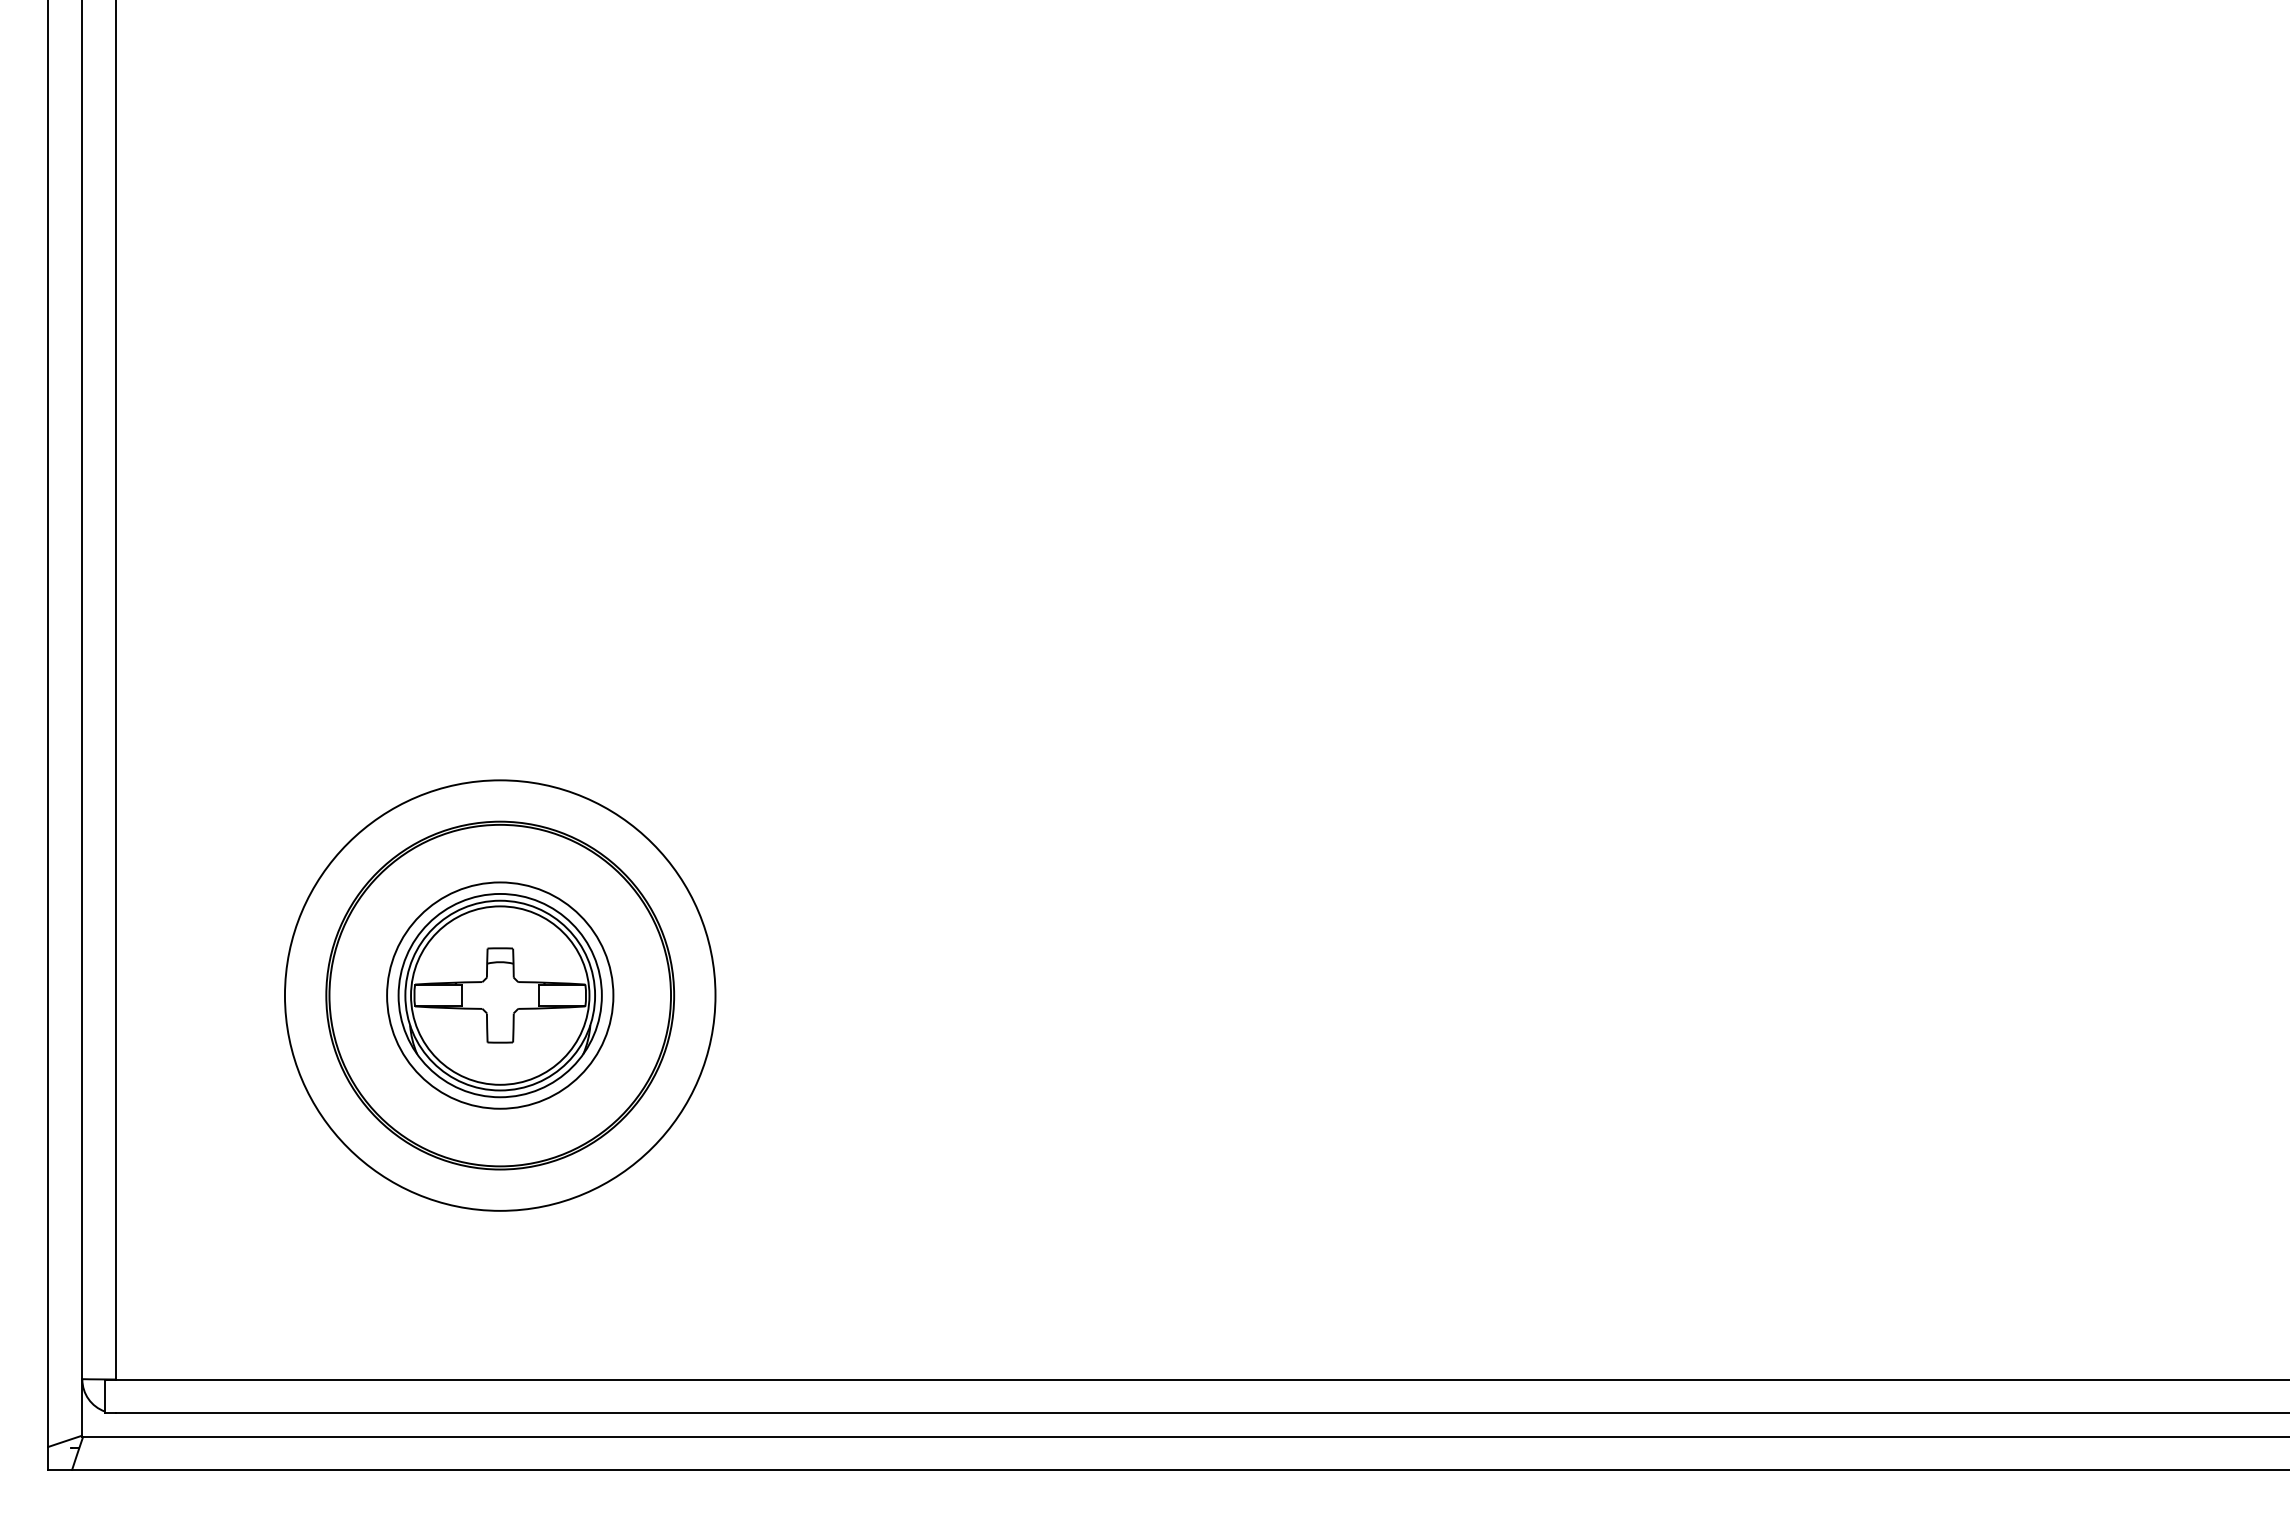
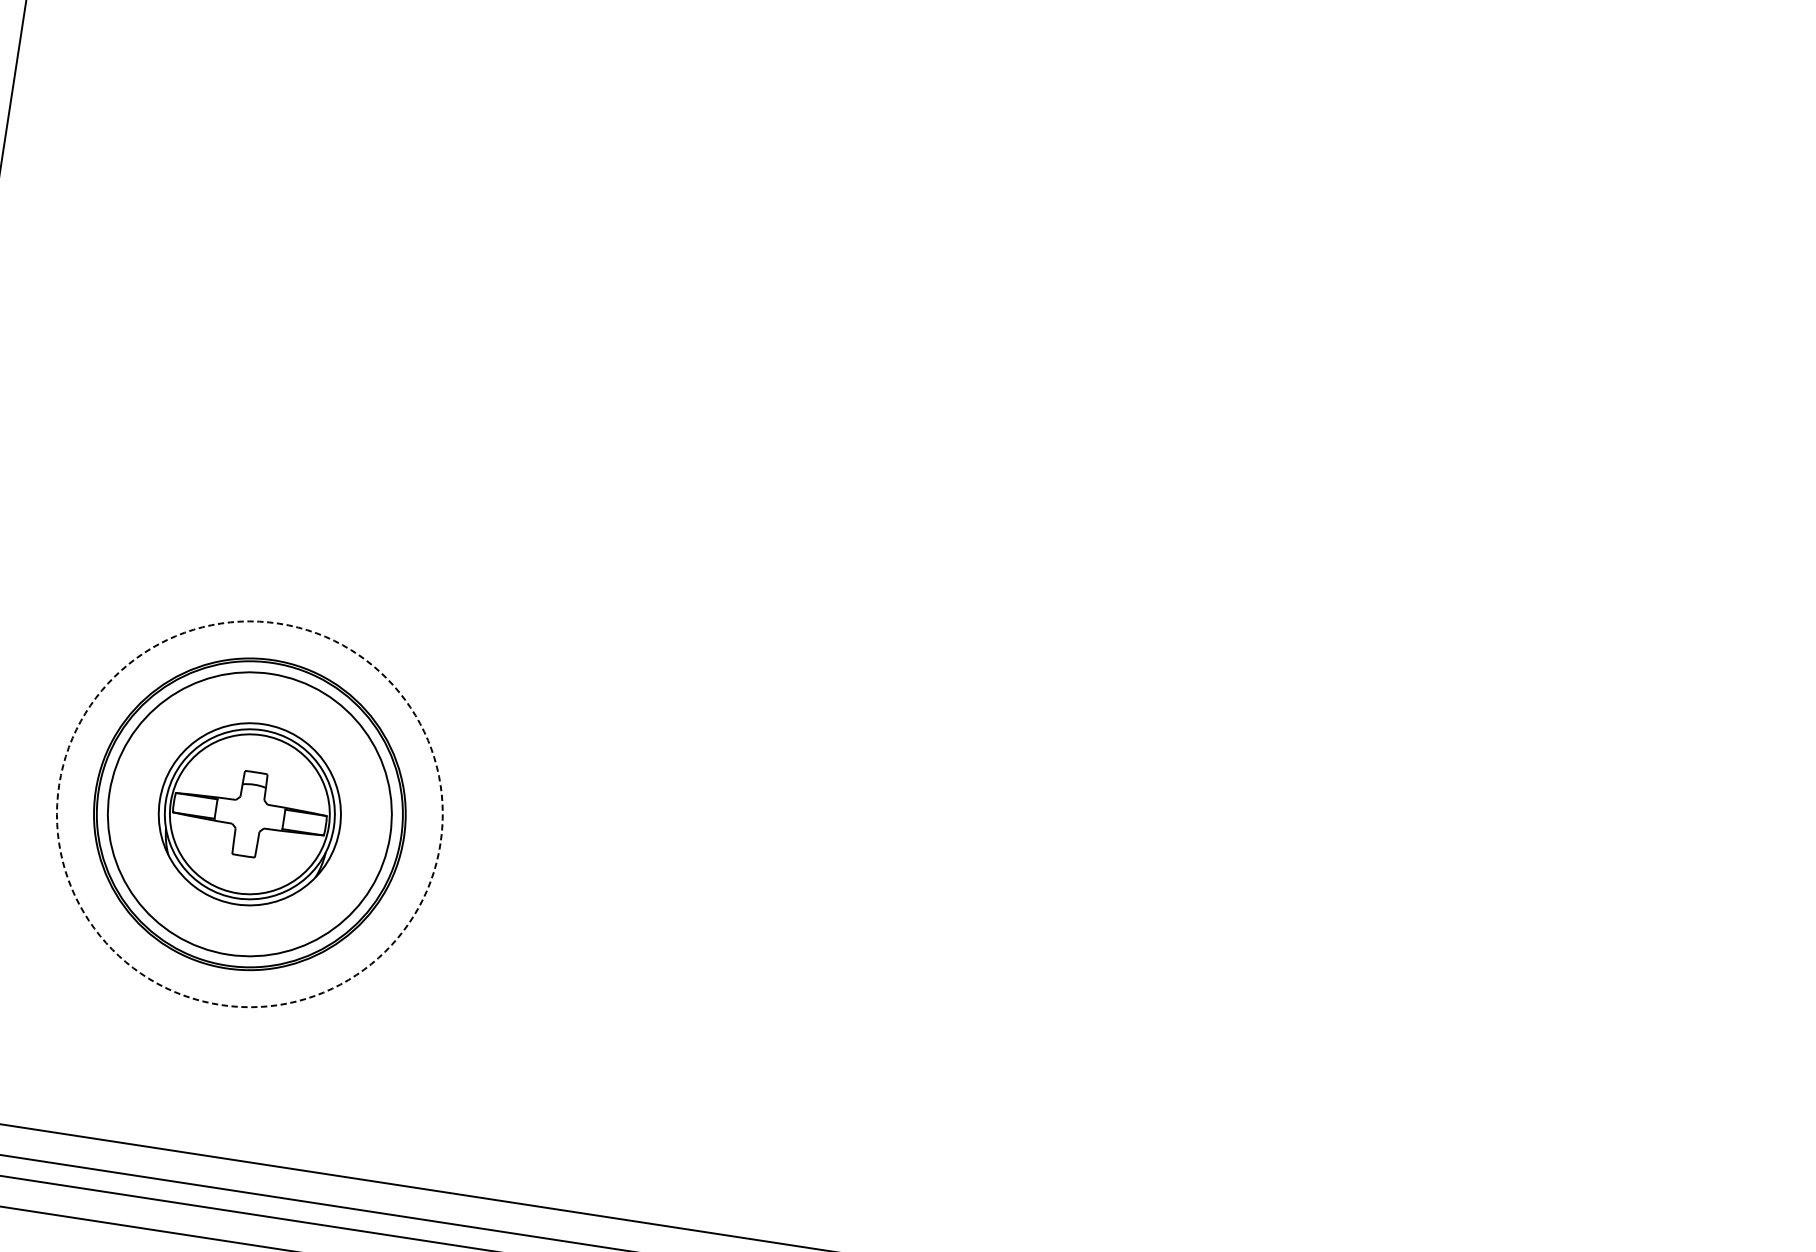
circle: (499, 995) -> (249, 814), solid -> dashed
circle: (500, 995) -> (250, 814), size x1.4

